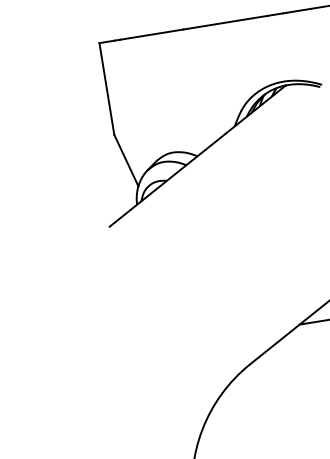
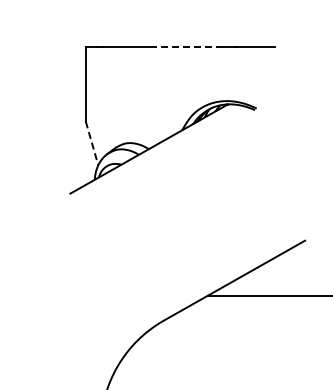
line: (224, 22) -> (187, 46), solid -> dashed
line: (126, 160) -> (92, 143), solid -> dashed

